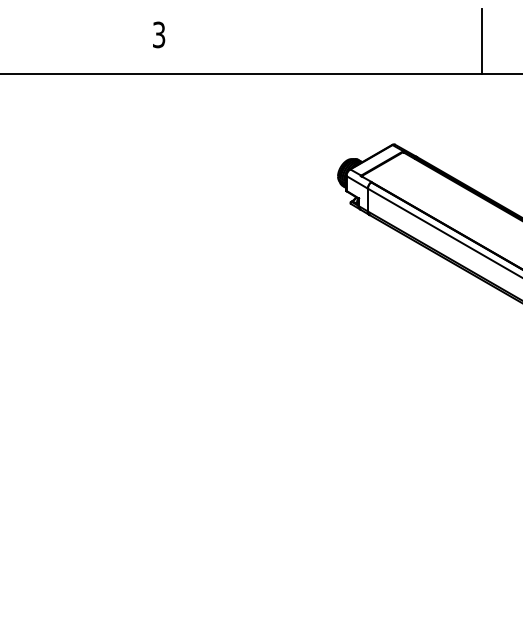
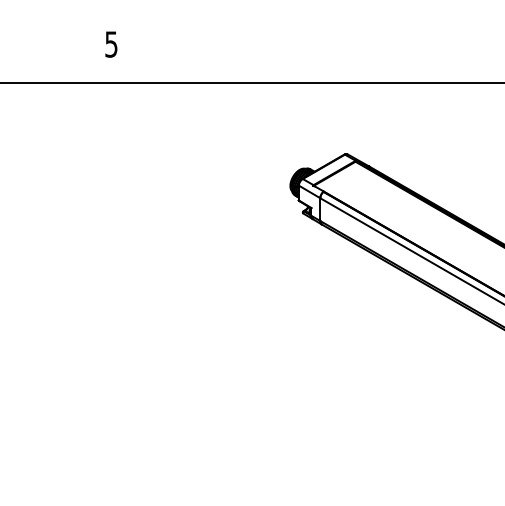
text: (159, 34) -> (111, 44), 3 -> 5
line: (481, 41) -> (433, 51), removed

